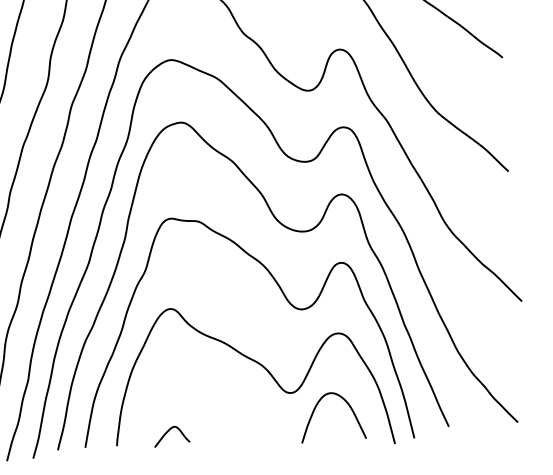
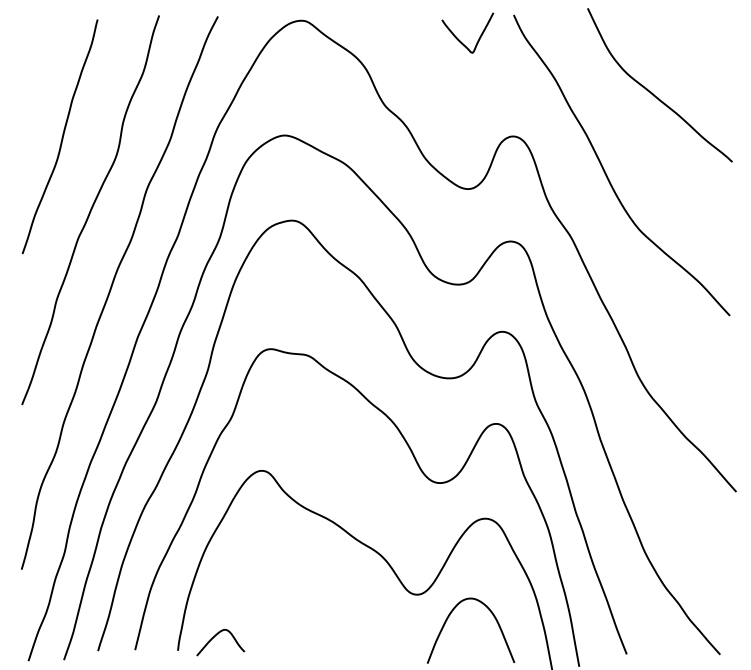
curve: (169, 431) -> (217, 635), moved

